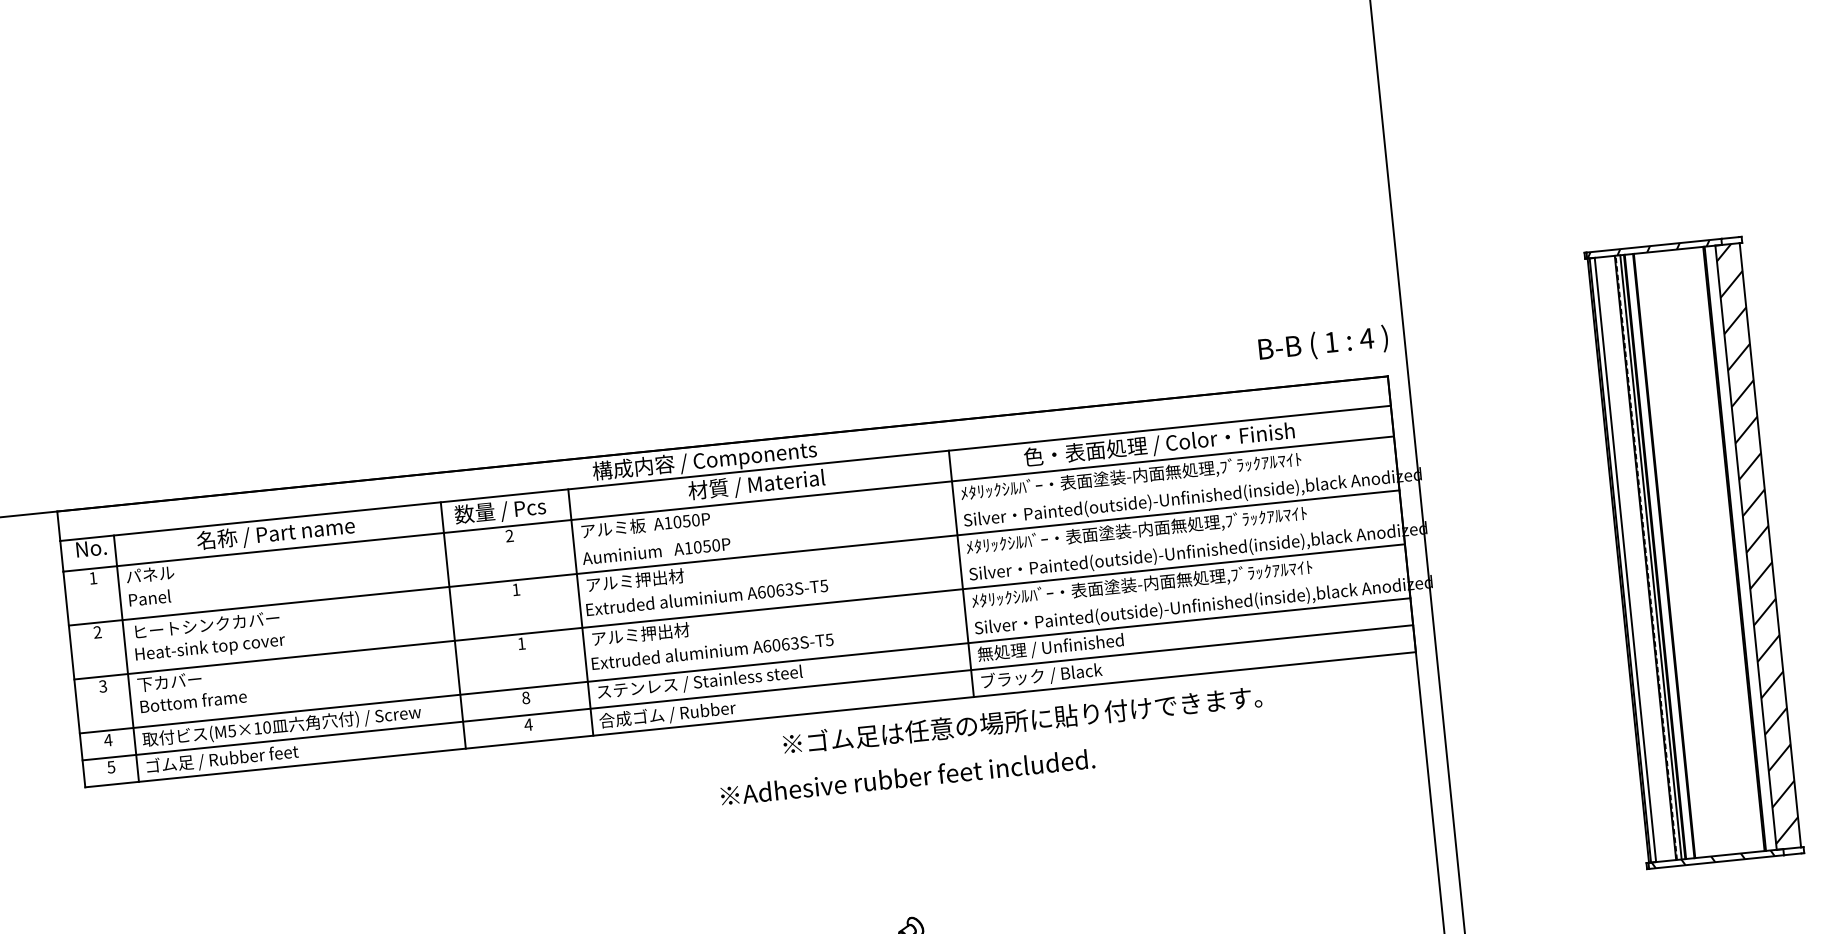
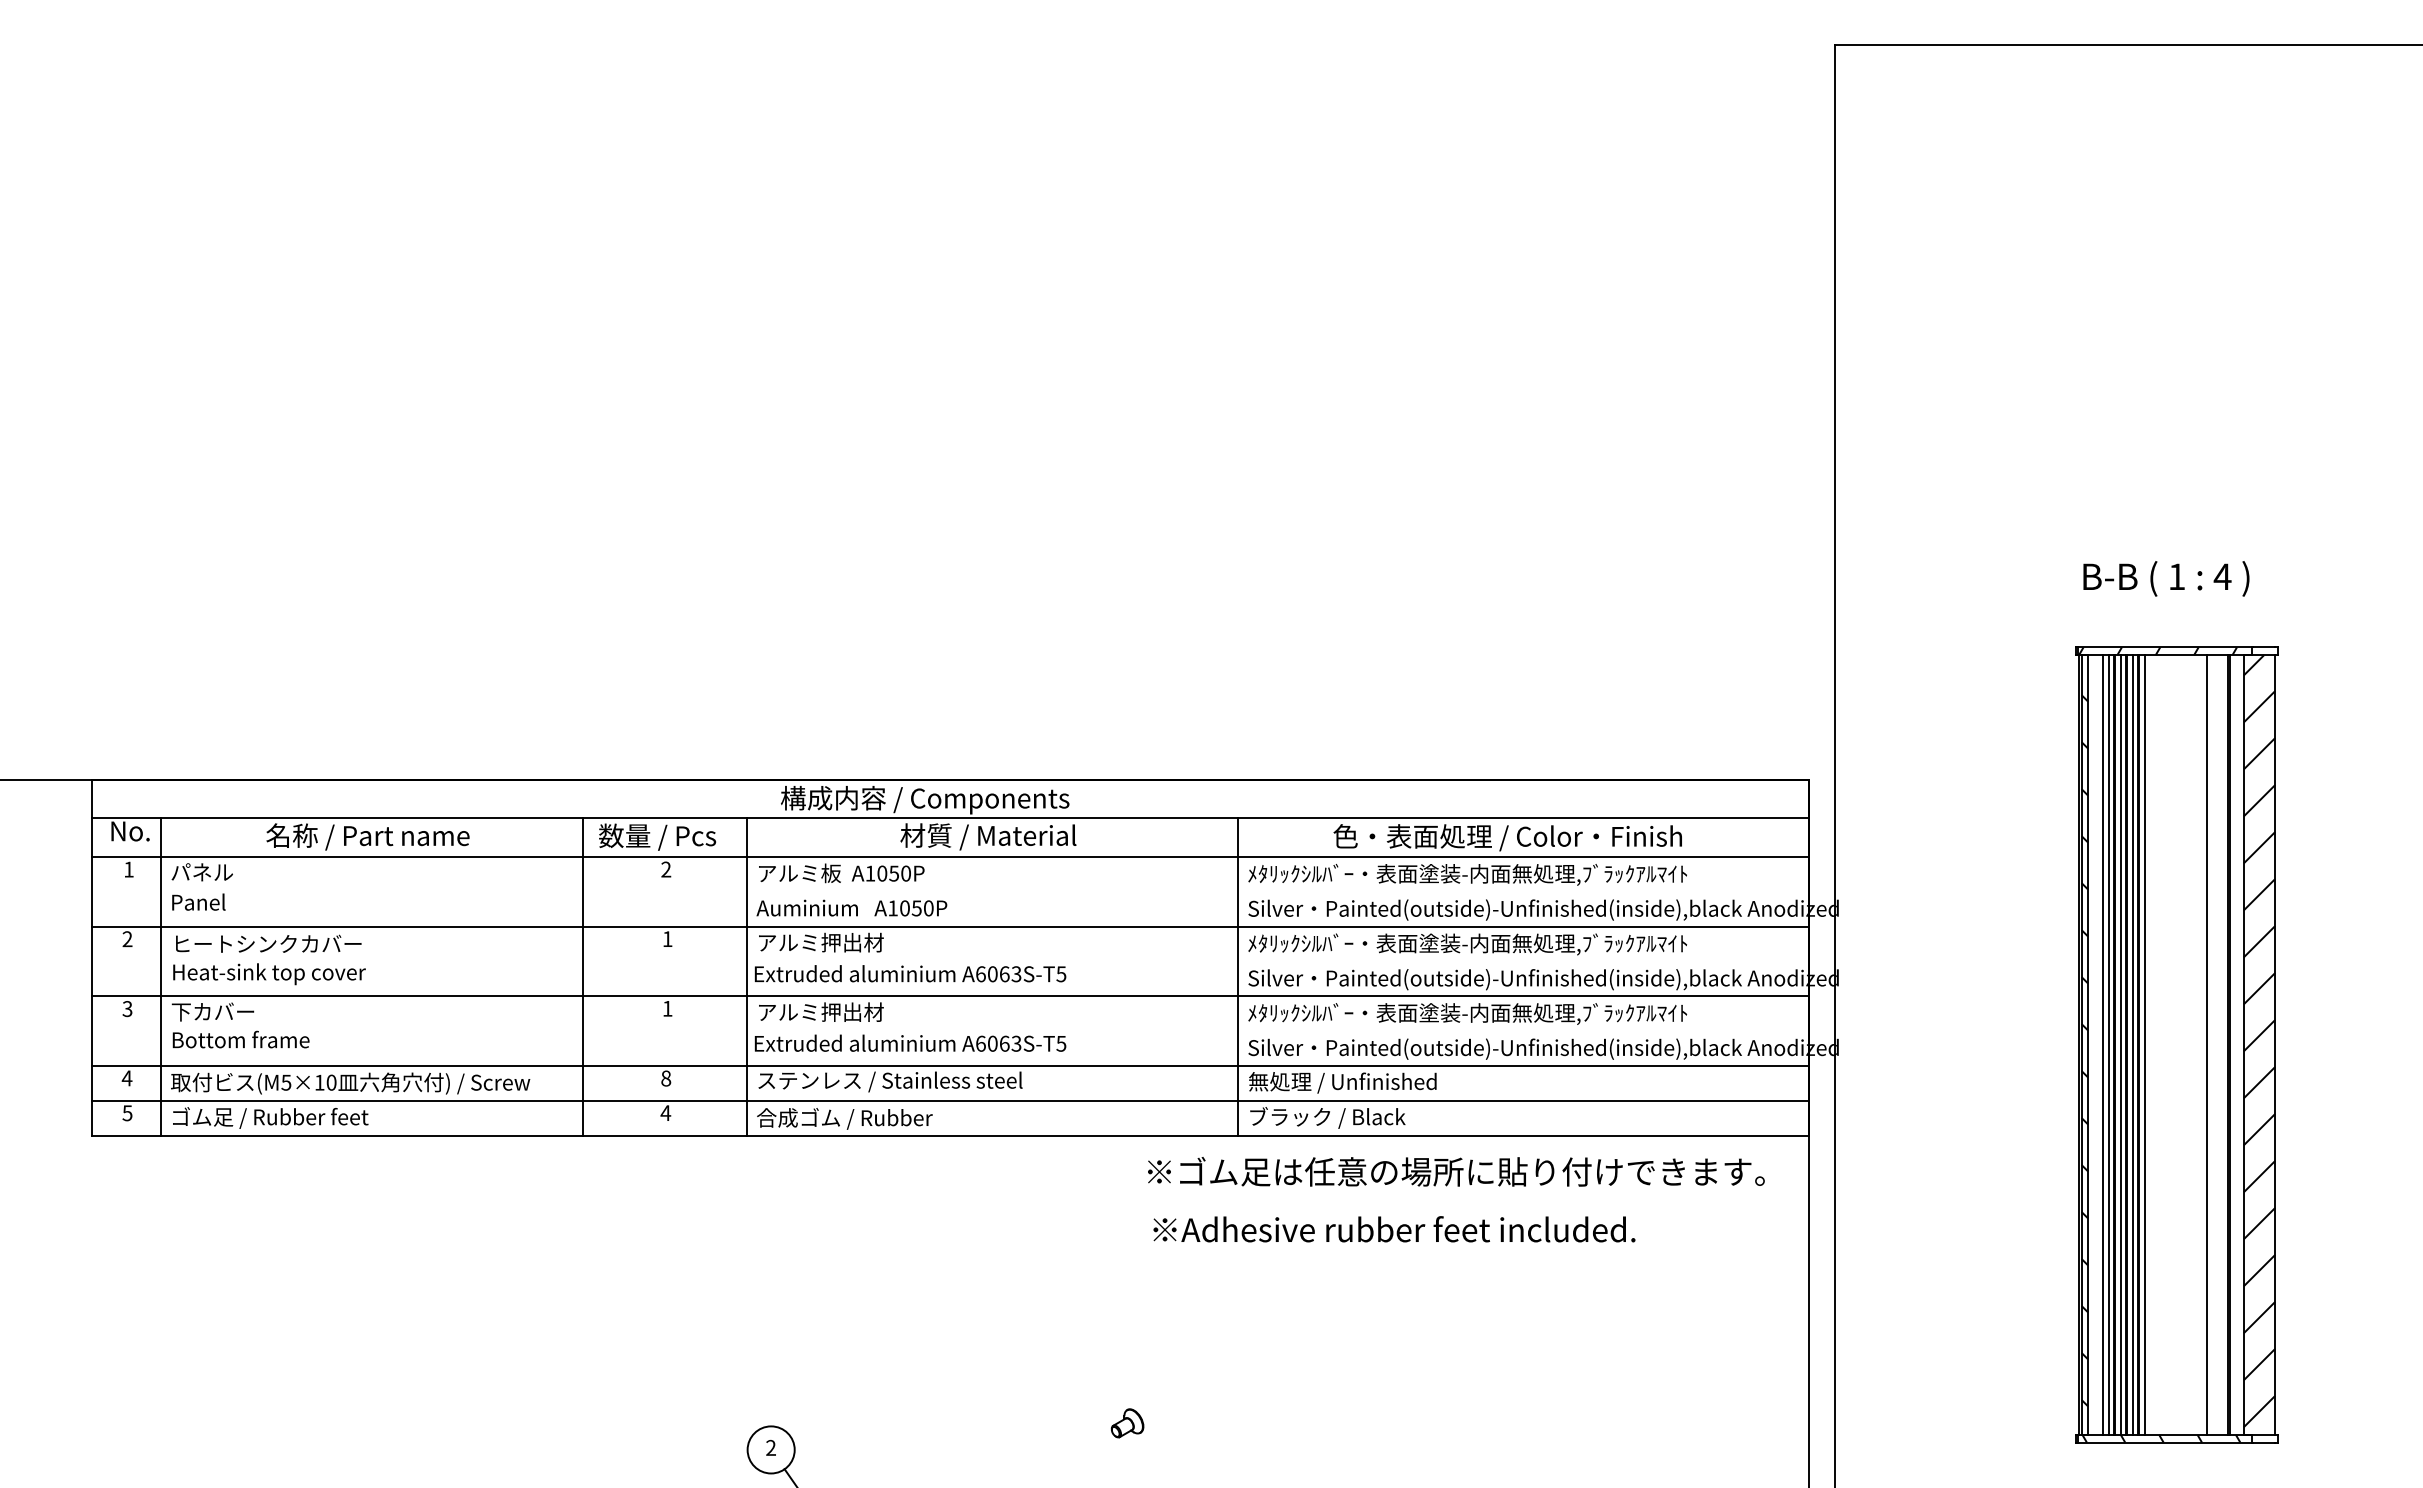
text: (1323, 344) -> (2166, 578), moved
line: (1717, 550) -> (2207, 1044), added
line: (1669, 555) -> (2144, 1044), added
line: (1659, 556) -> (2132, 1044), added
line: (1641, 557) -> (2109, 1044), added
line: (1646, 557) -> (2115, 1044), dashed -> solid
line: (1637, 558) -> (2103, 1044), added
hatch: (1623, 564) -> (2084, 1050), added
text: (1022, 720) -> (1456, 1171), moved
text: (907, 777) -> (1394, 1229), moved

